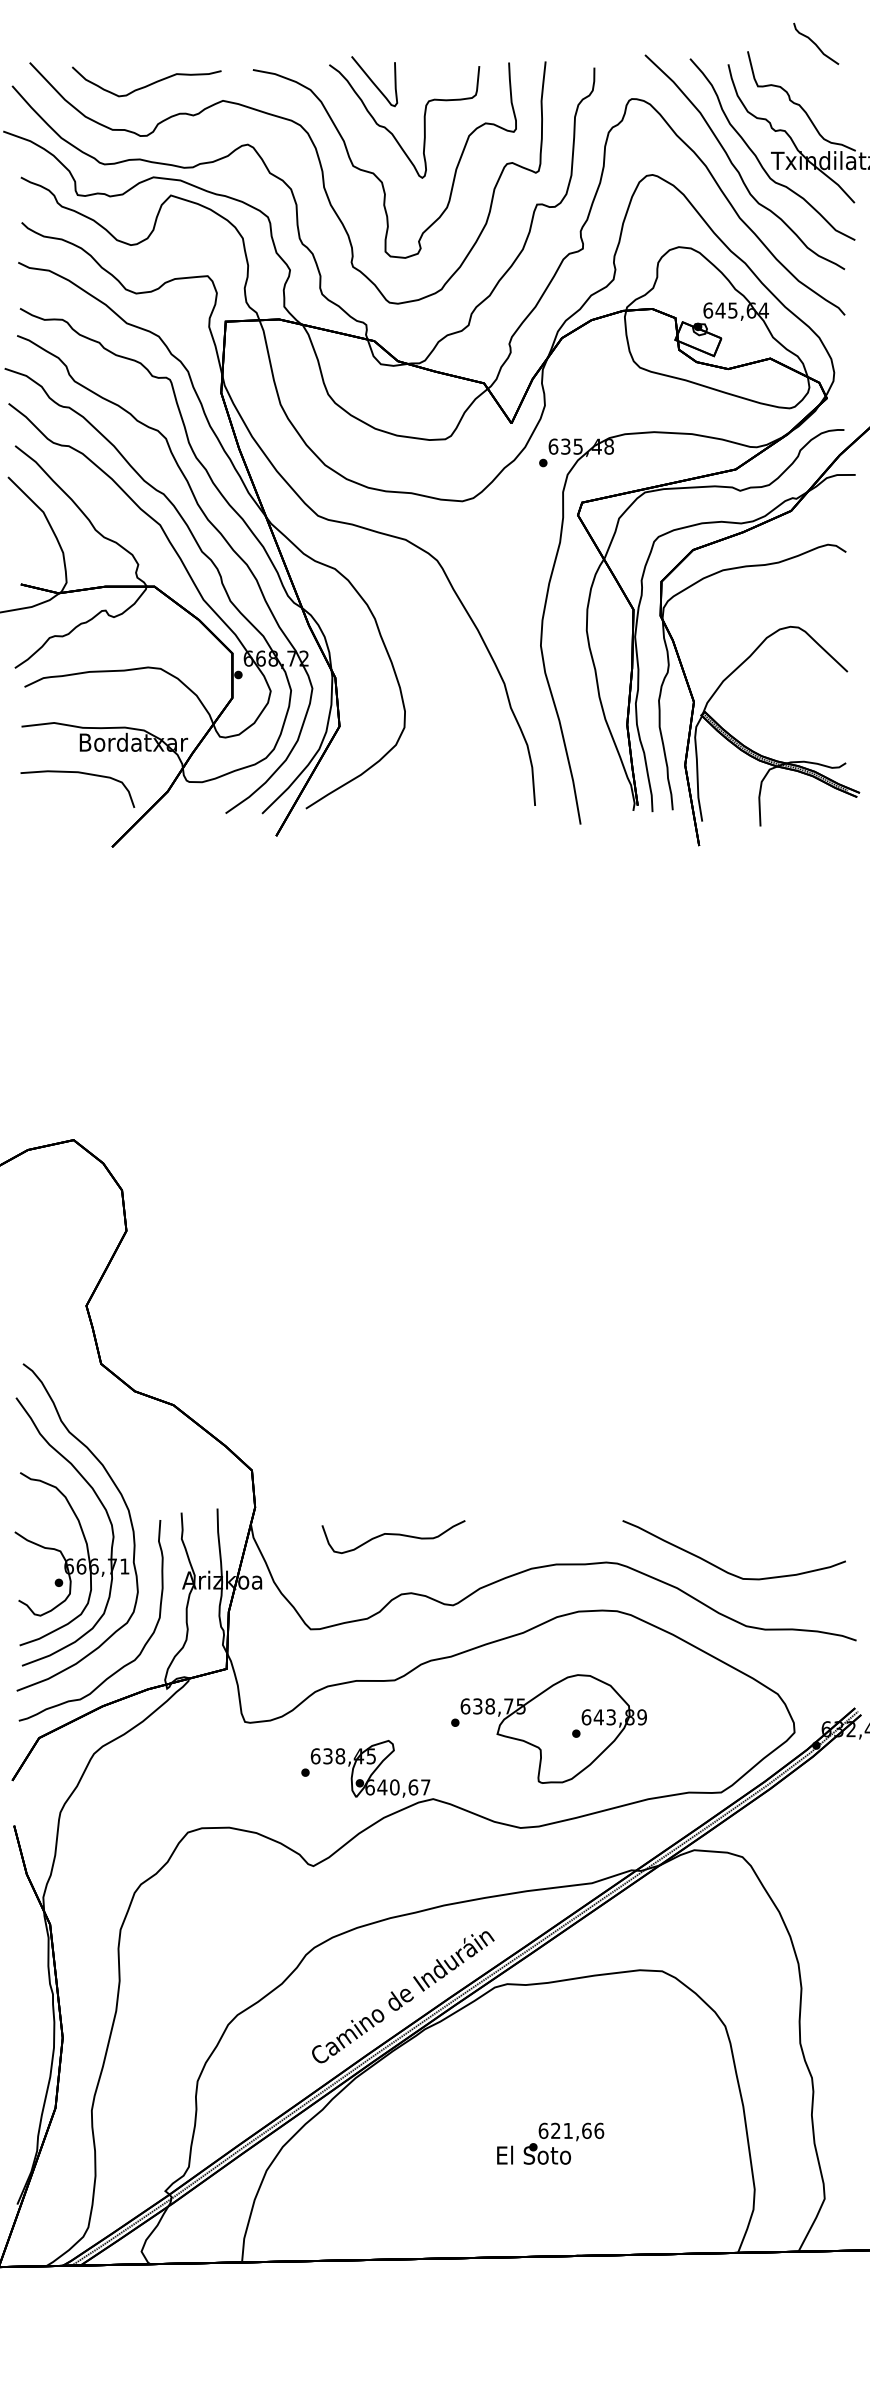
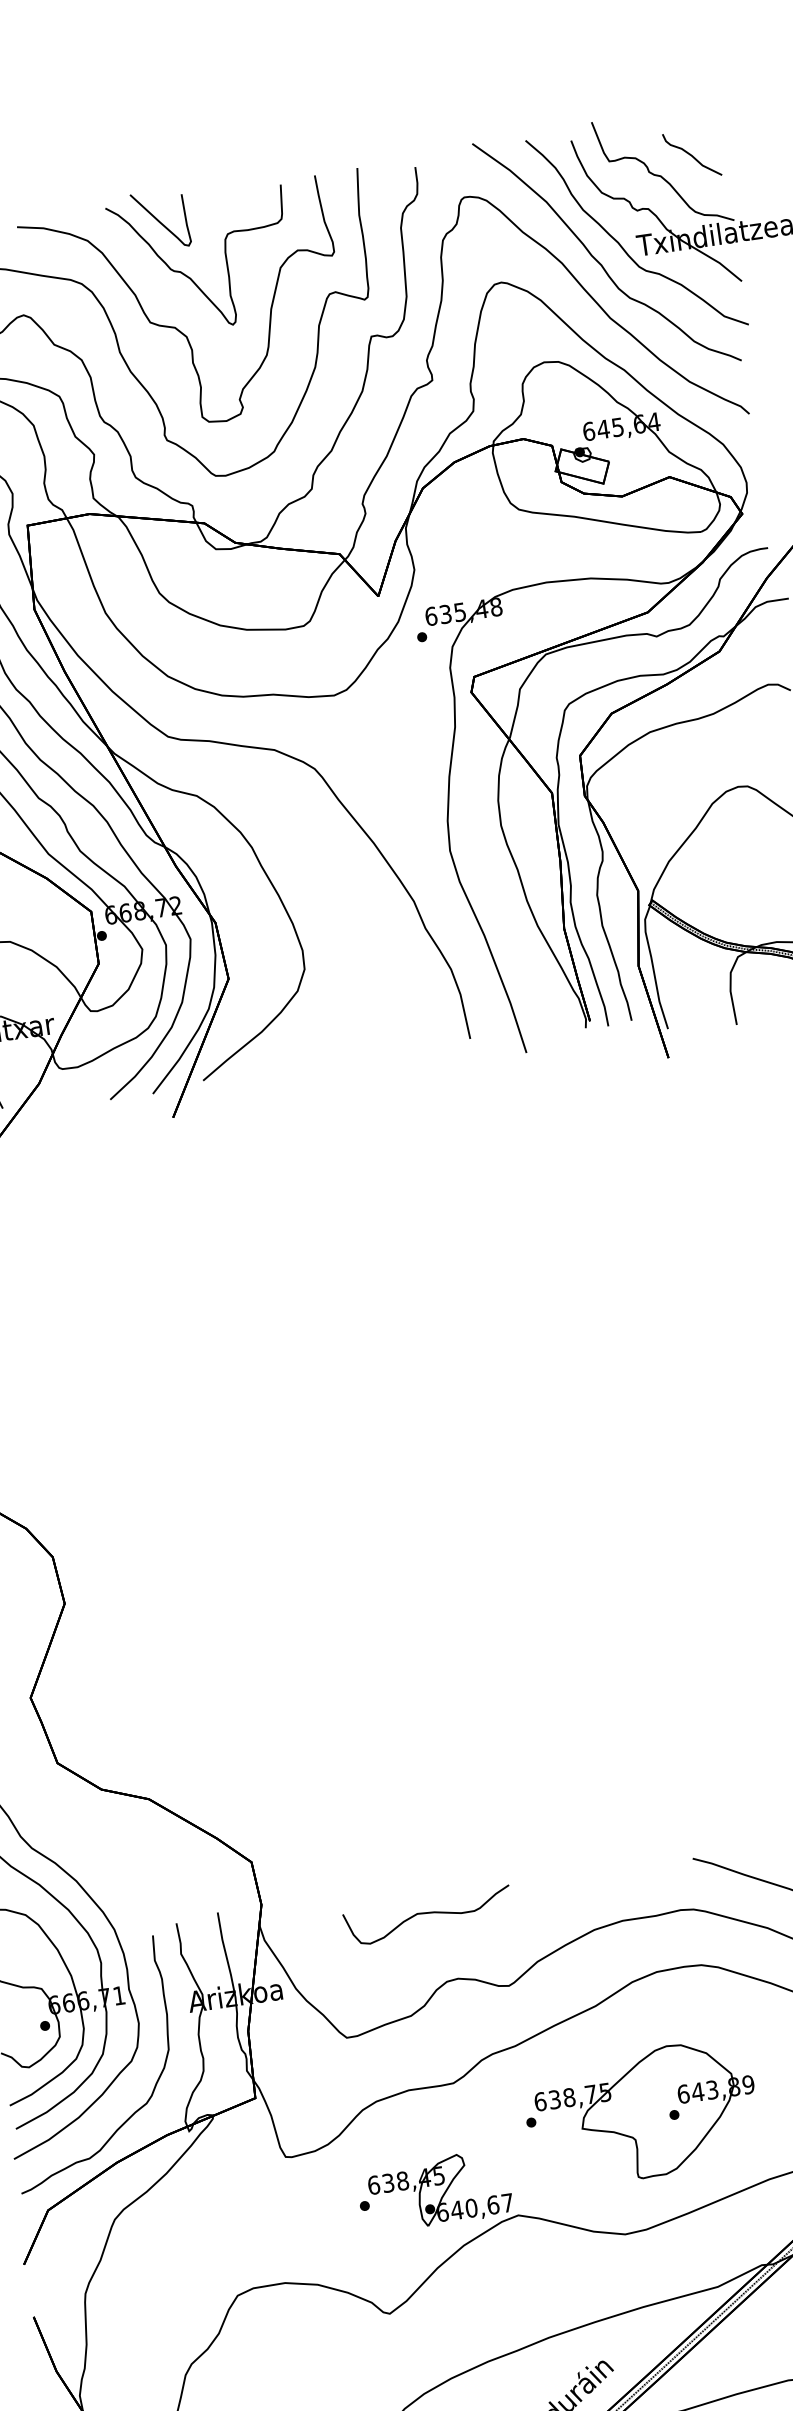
curve: (816, 43) -> (692, 154), moved

